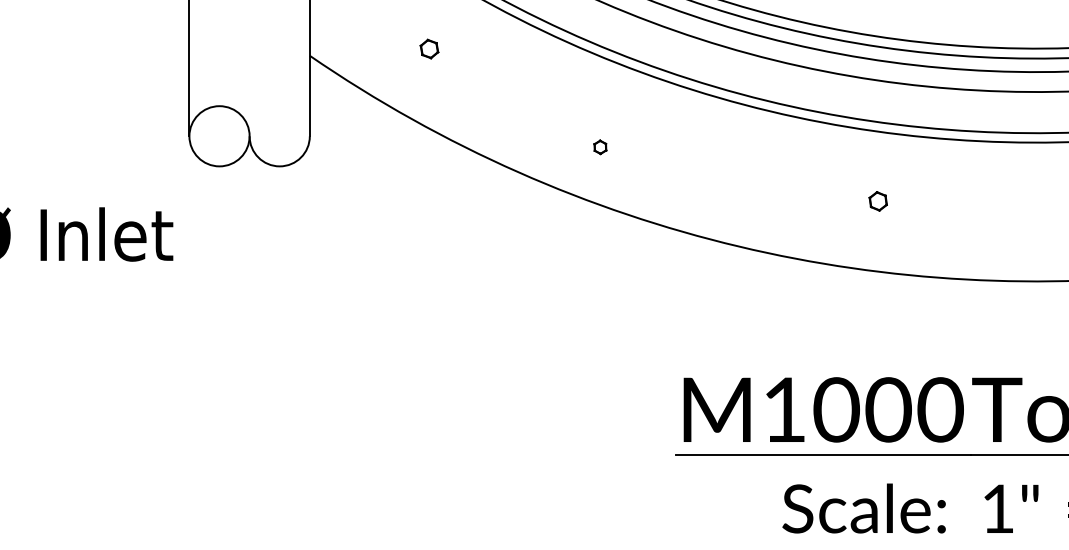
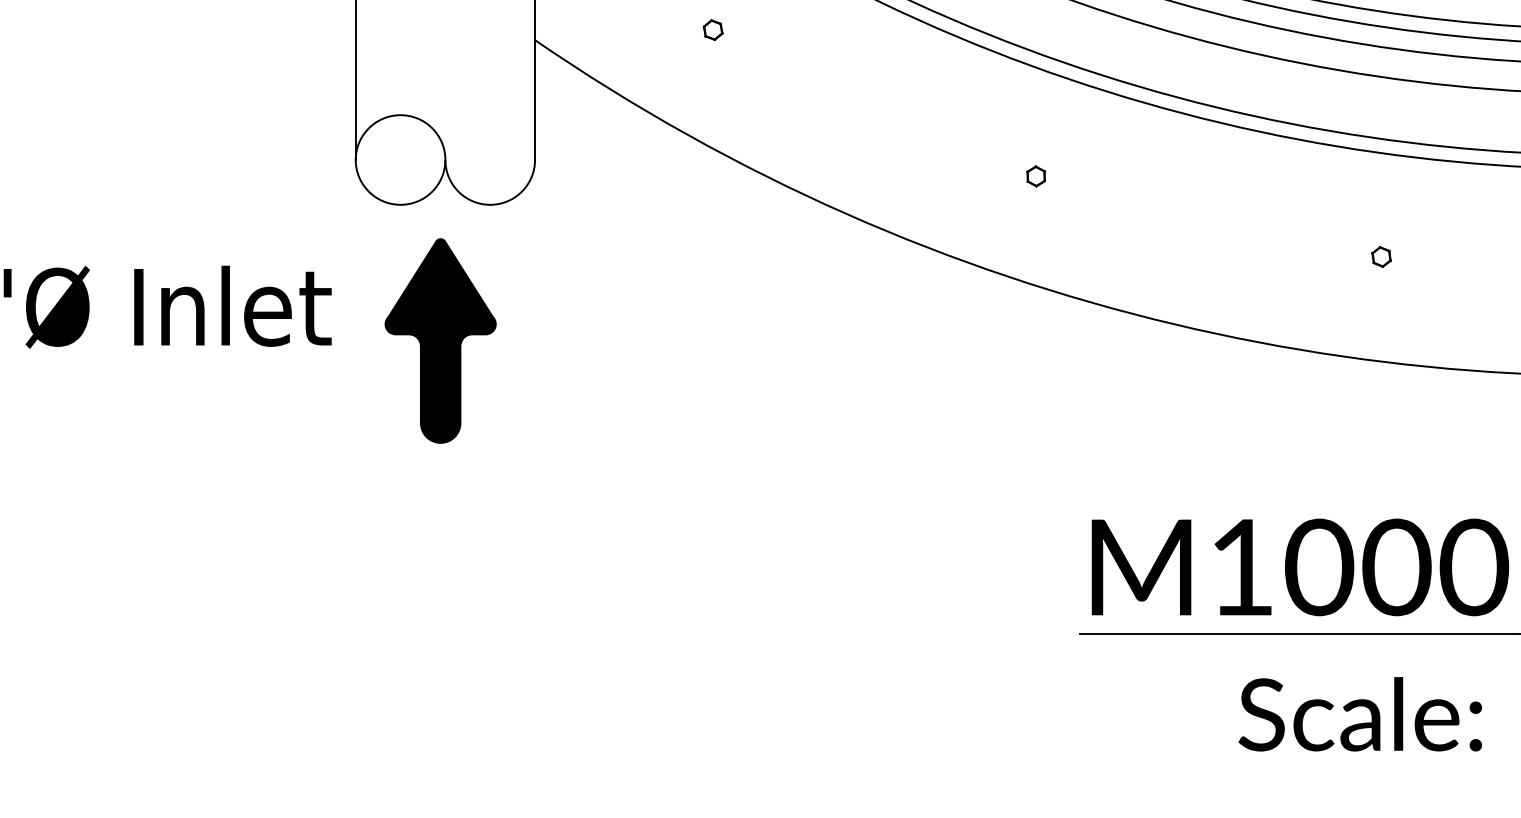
part: (429, 48) -> (713, 29), size x0.71
part: (600, 147) -> (1036, 176), moved
part: (878, 201) -> (1381, 257), size x0.71
part: (246, 257) -> (440, 340), added

